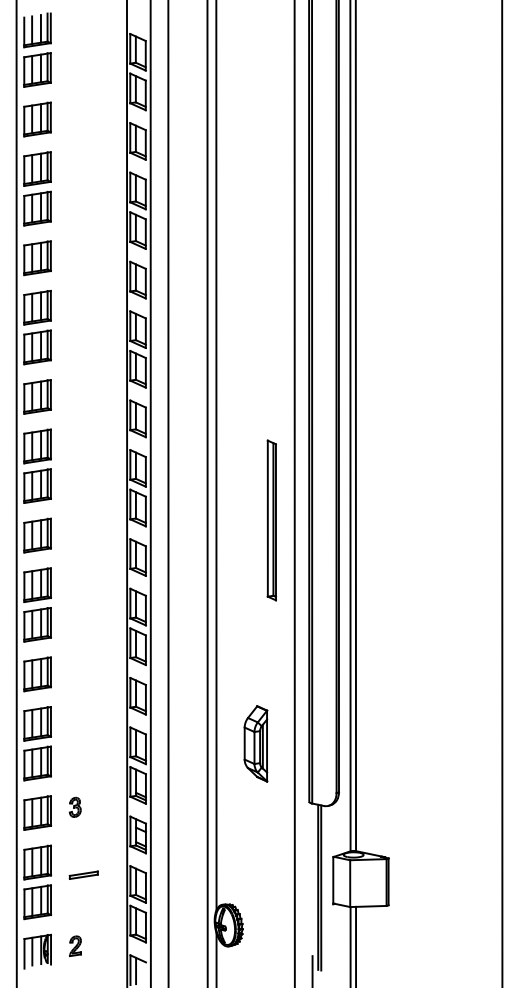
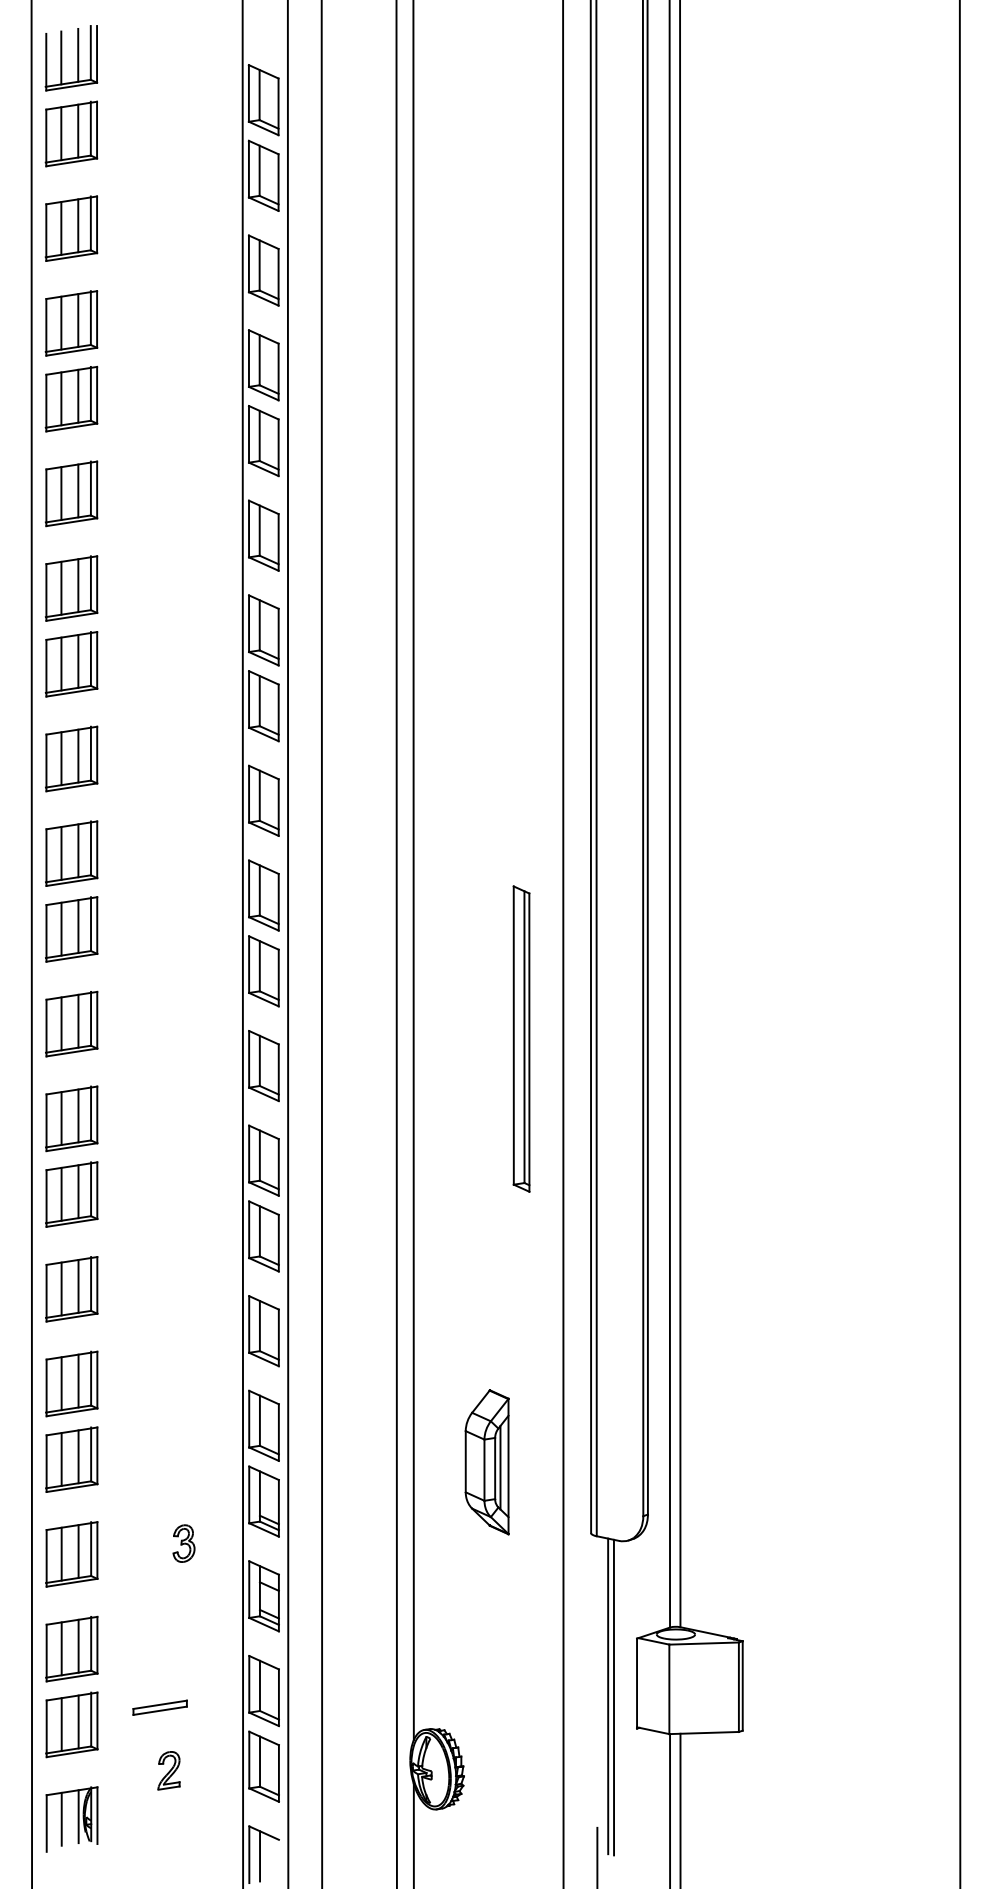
part: (271, 520) -> (520, 1039), moved
part: (255, 743) -> (486, 1461), moved
part: (74, 806) -> (182, 1541), moved
part: (83, 874) -> (159, 1706), moved
part: (75, 946) -> (169, 1771), moved

